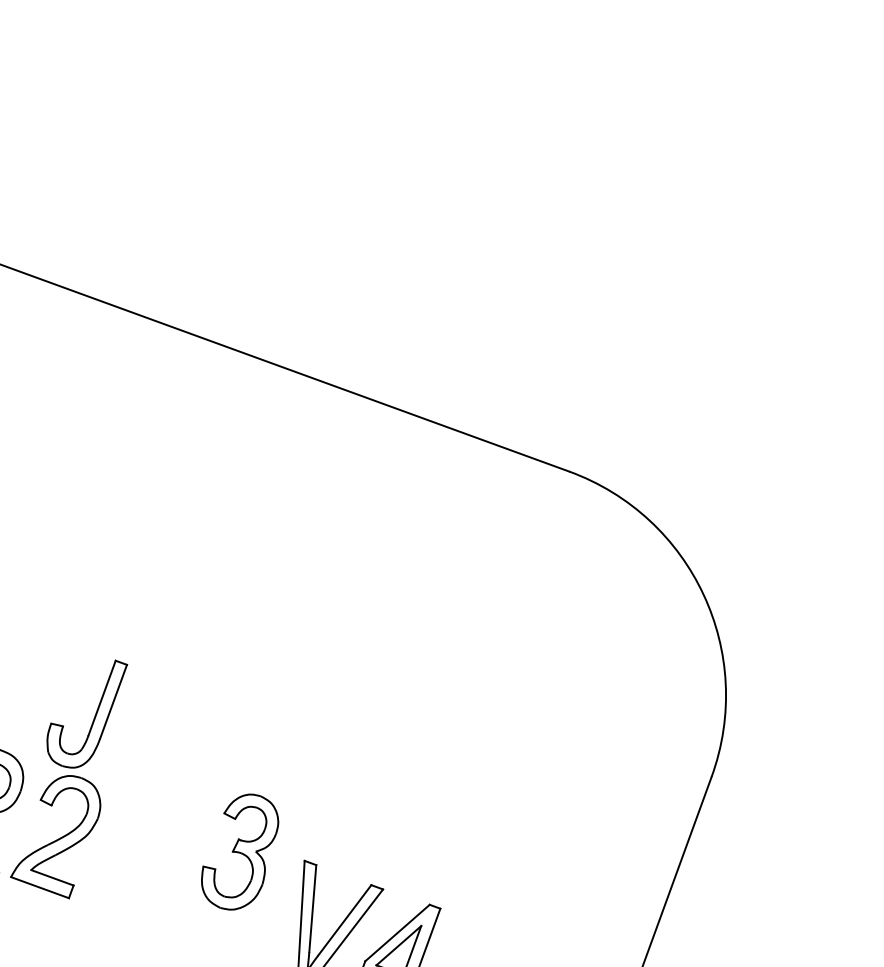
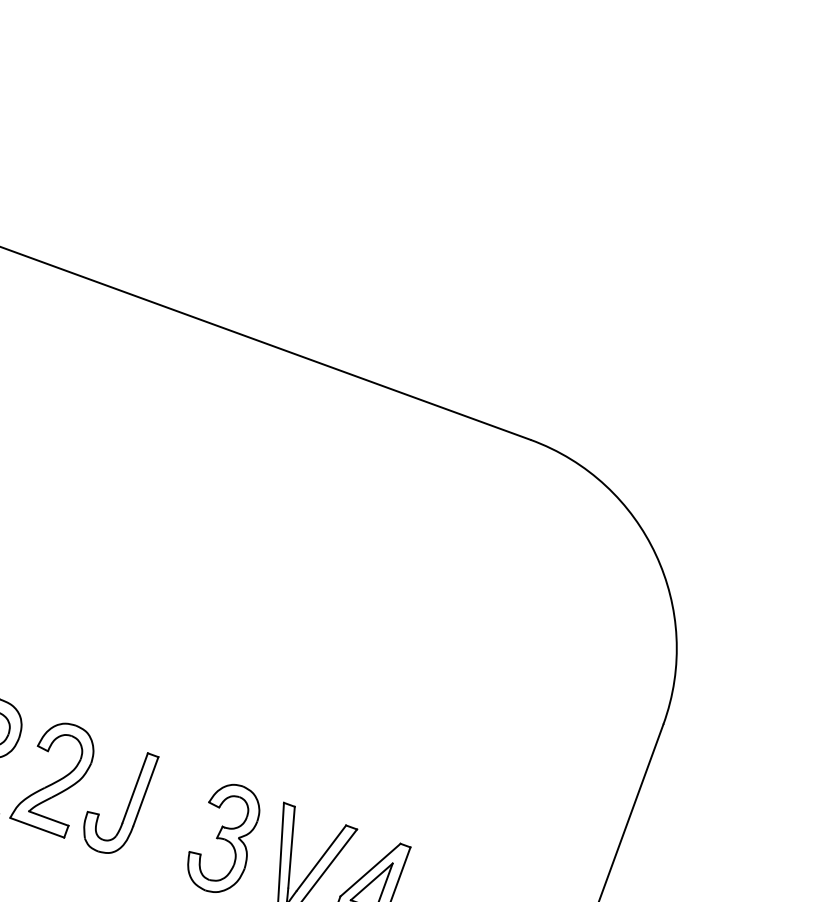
part: (94, 715) -> (128, 804), moved
part: (240, 851) -> (224, 837), moved

